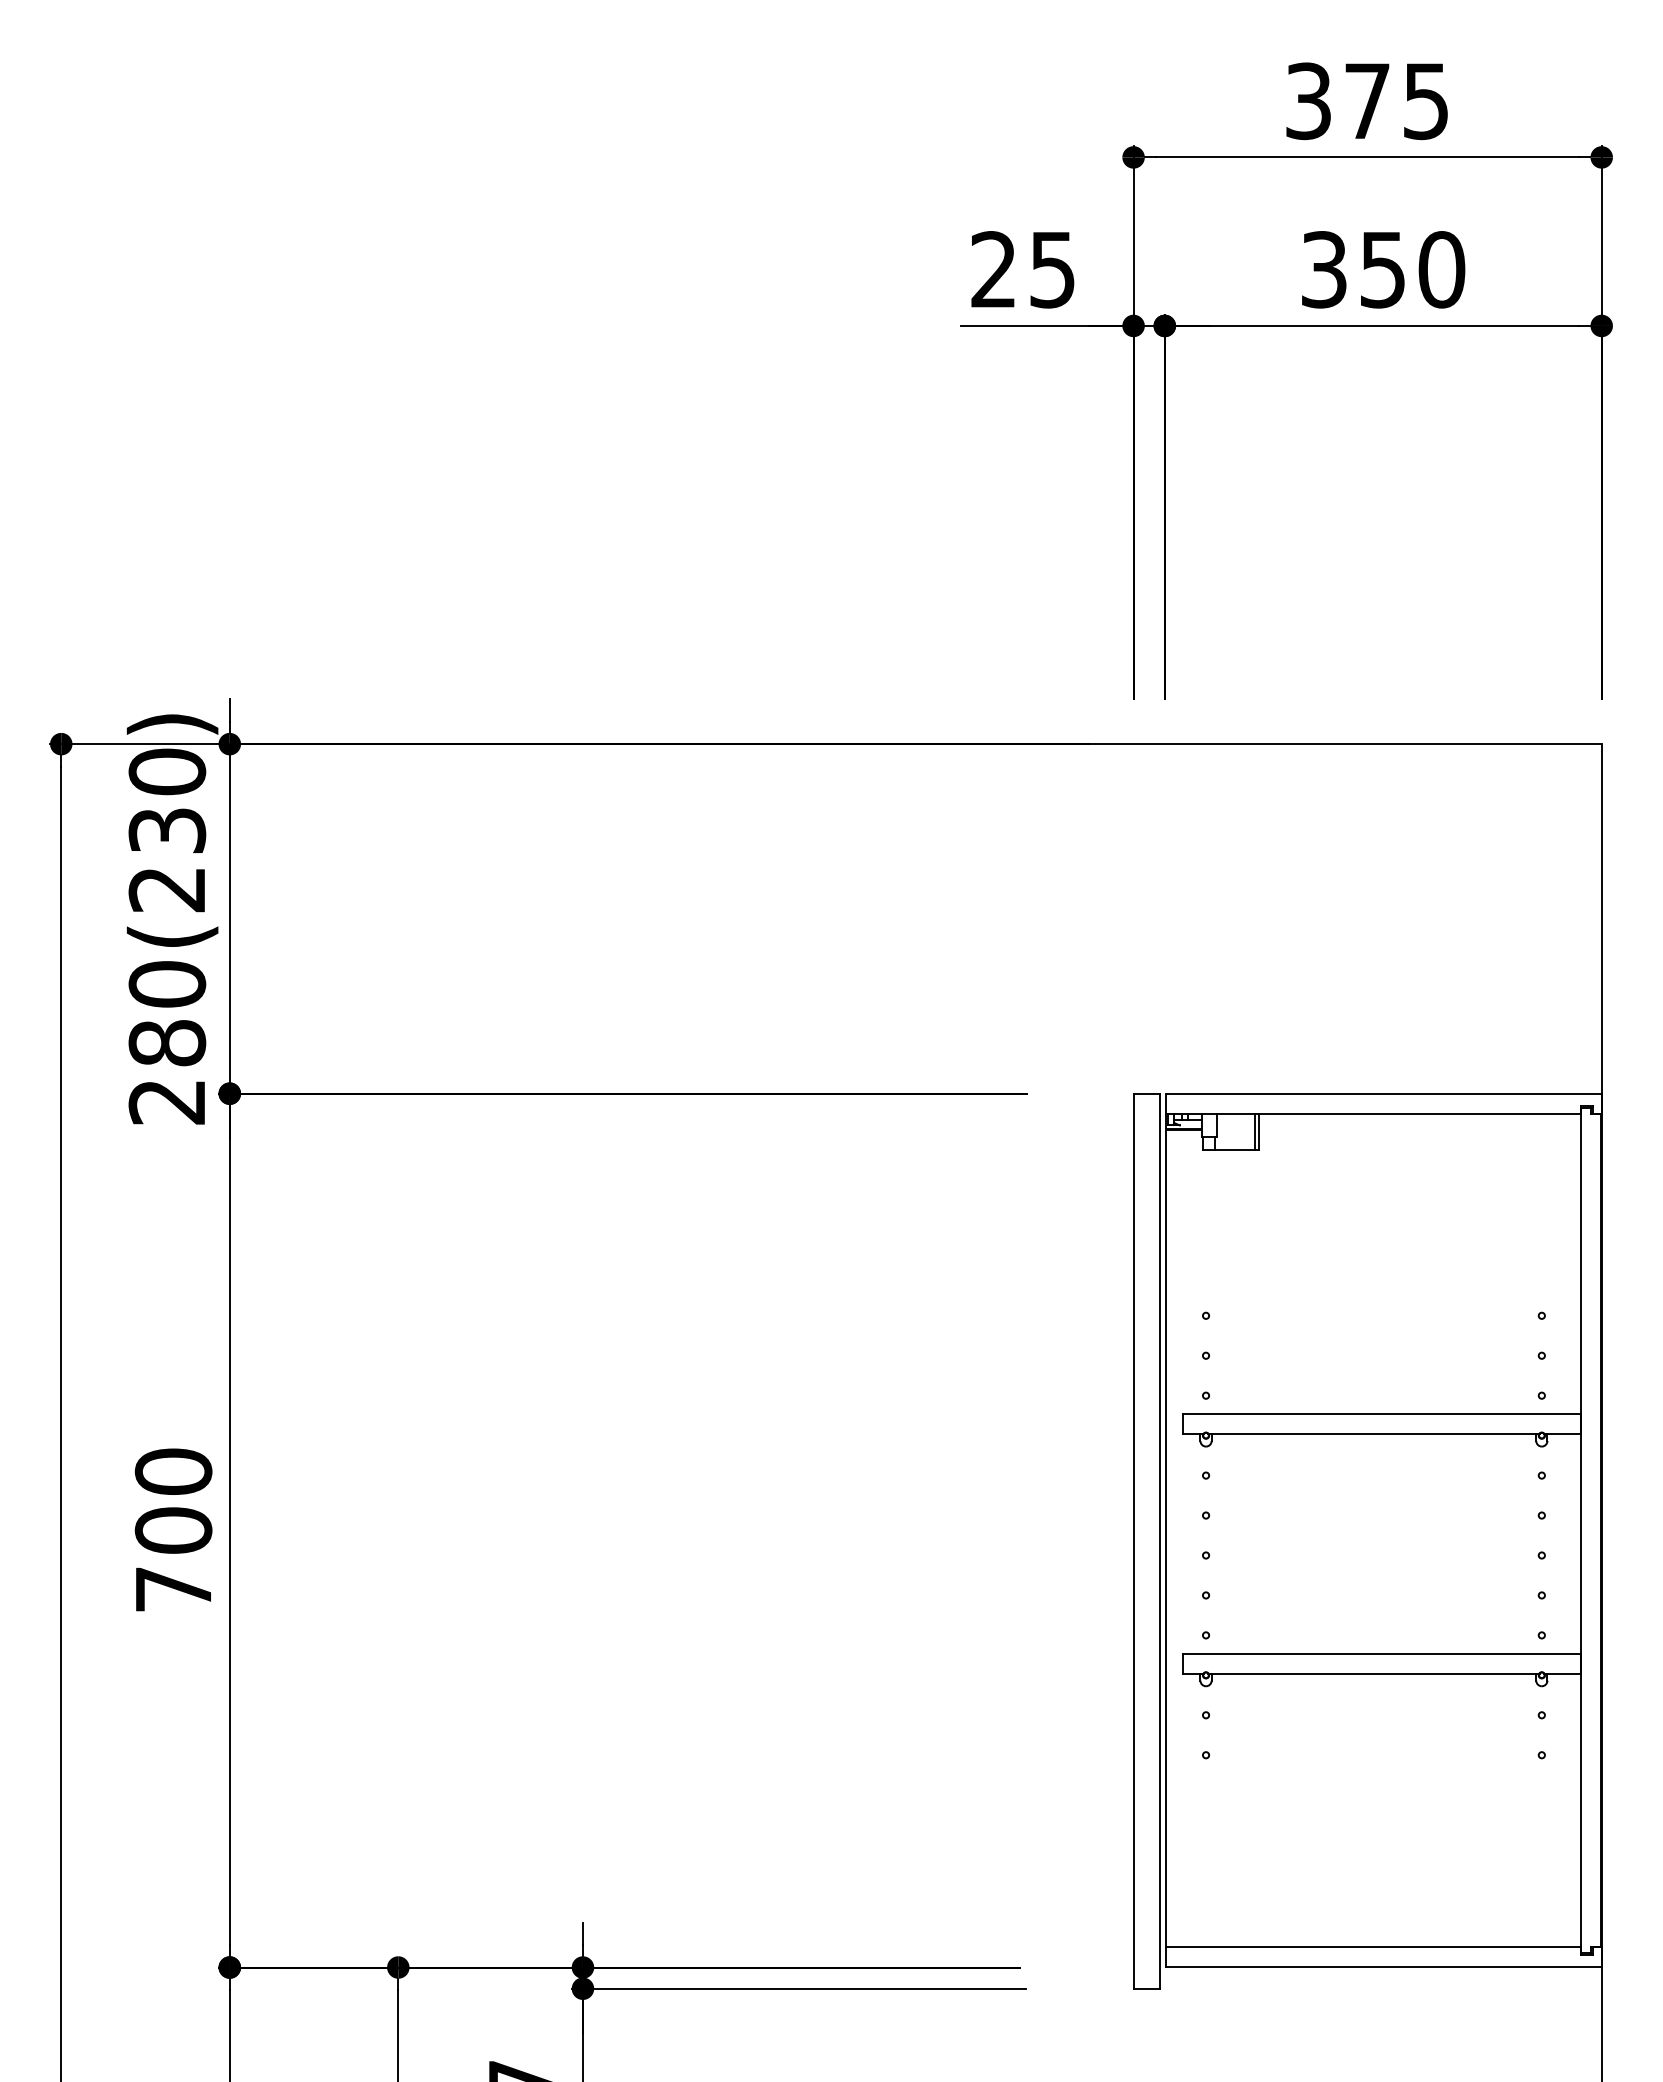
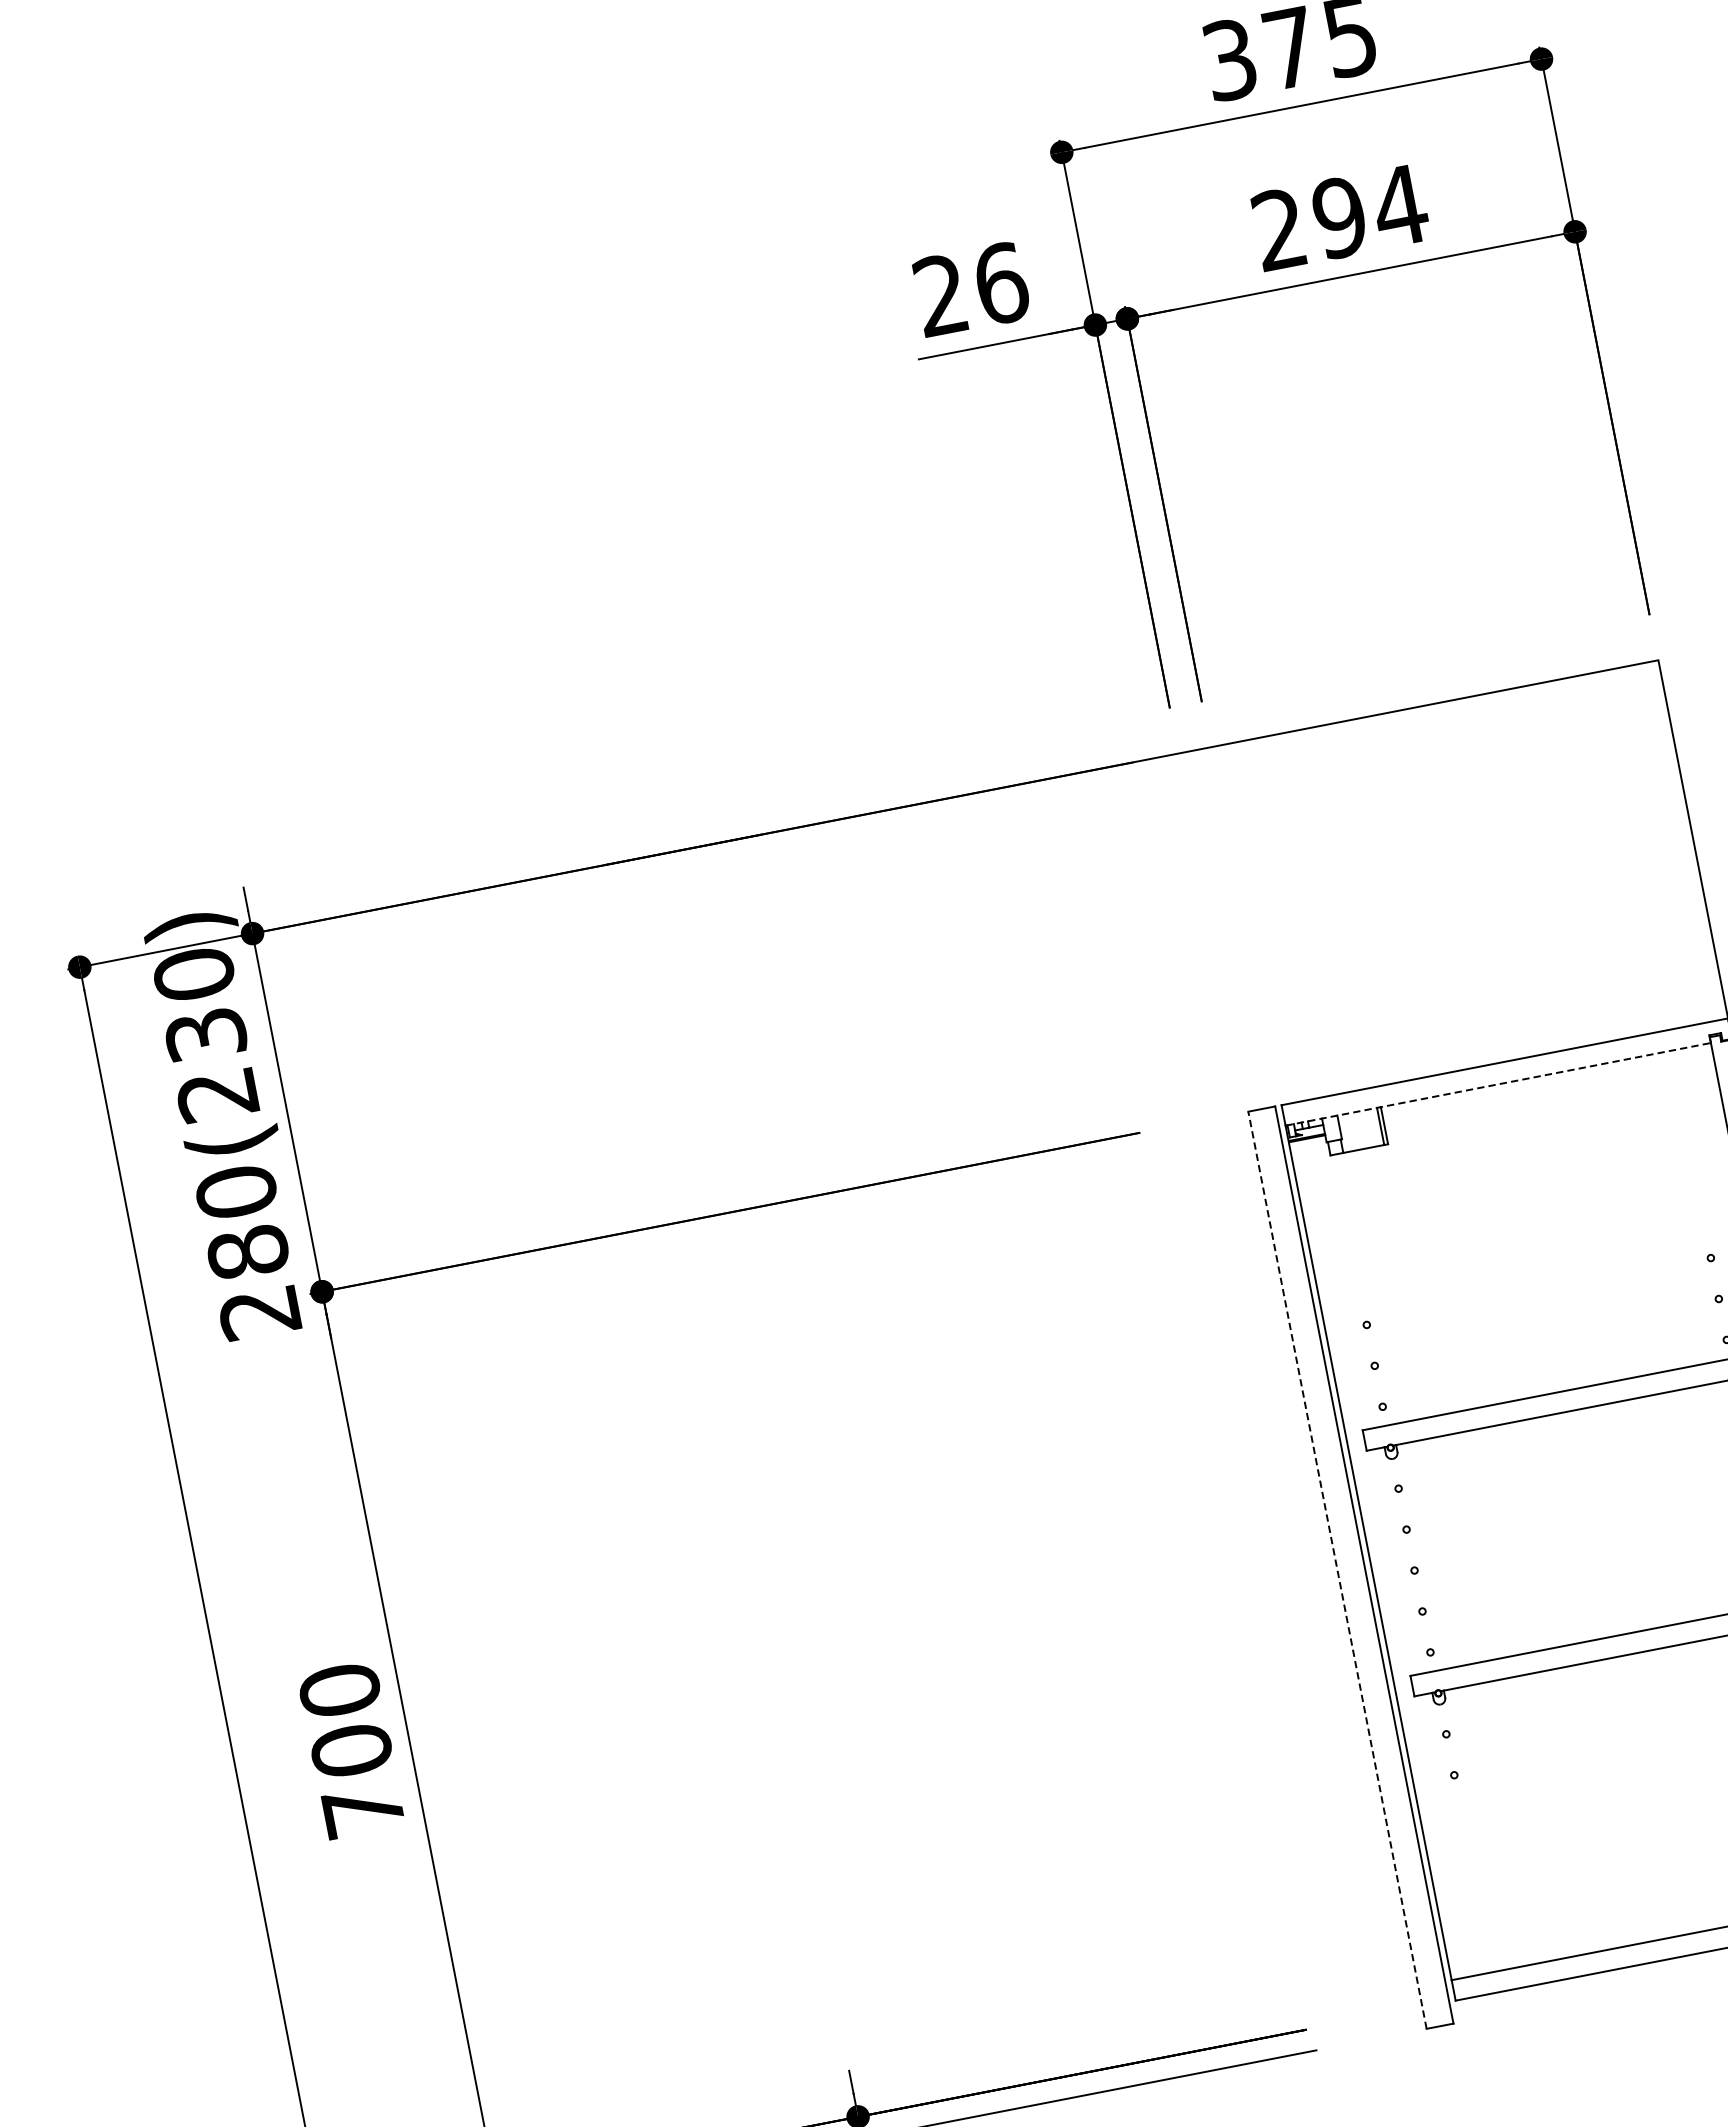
text: (1053, 269) -> (1002, 283), 25 -> 26
text: (1383, 269) -> (1340, 217), 350 -> 294
line: (1373, 1113) -> (1498, 1084), solid -> dashed
line: (1133, 1541) -> (1337, 1570), solid -> dashed

